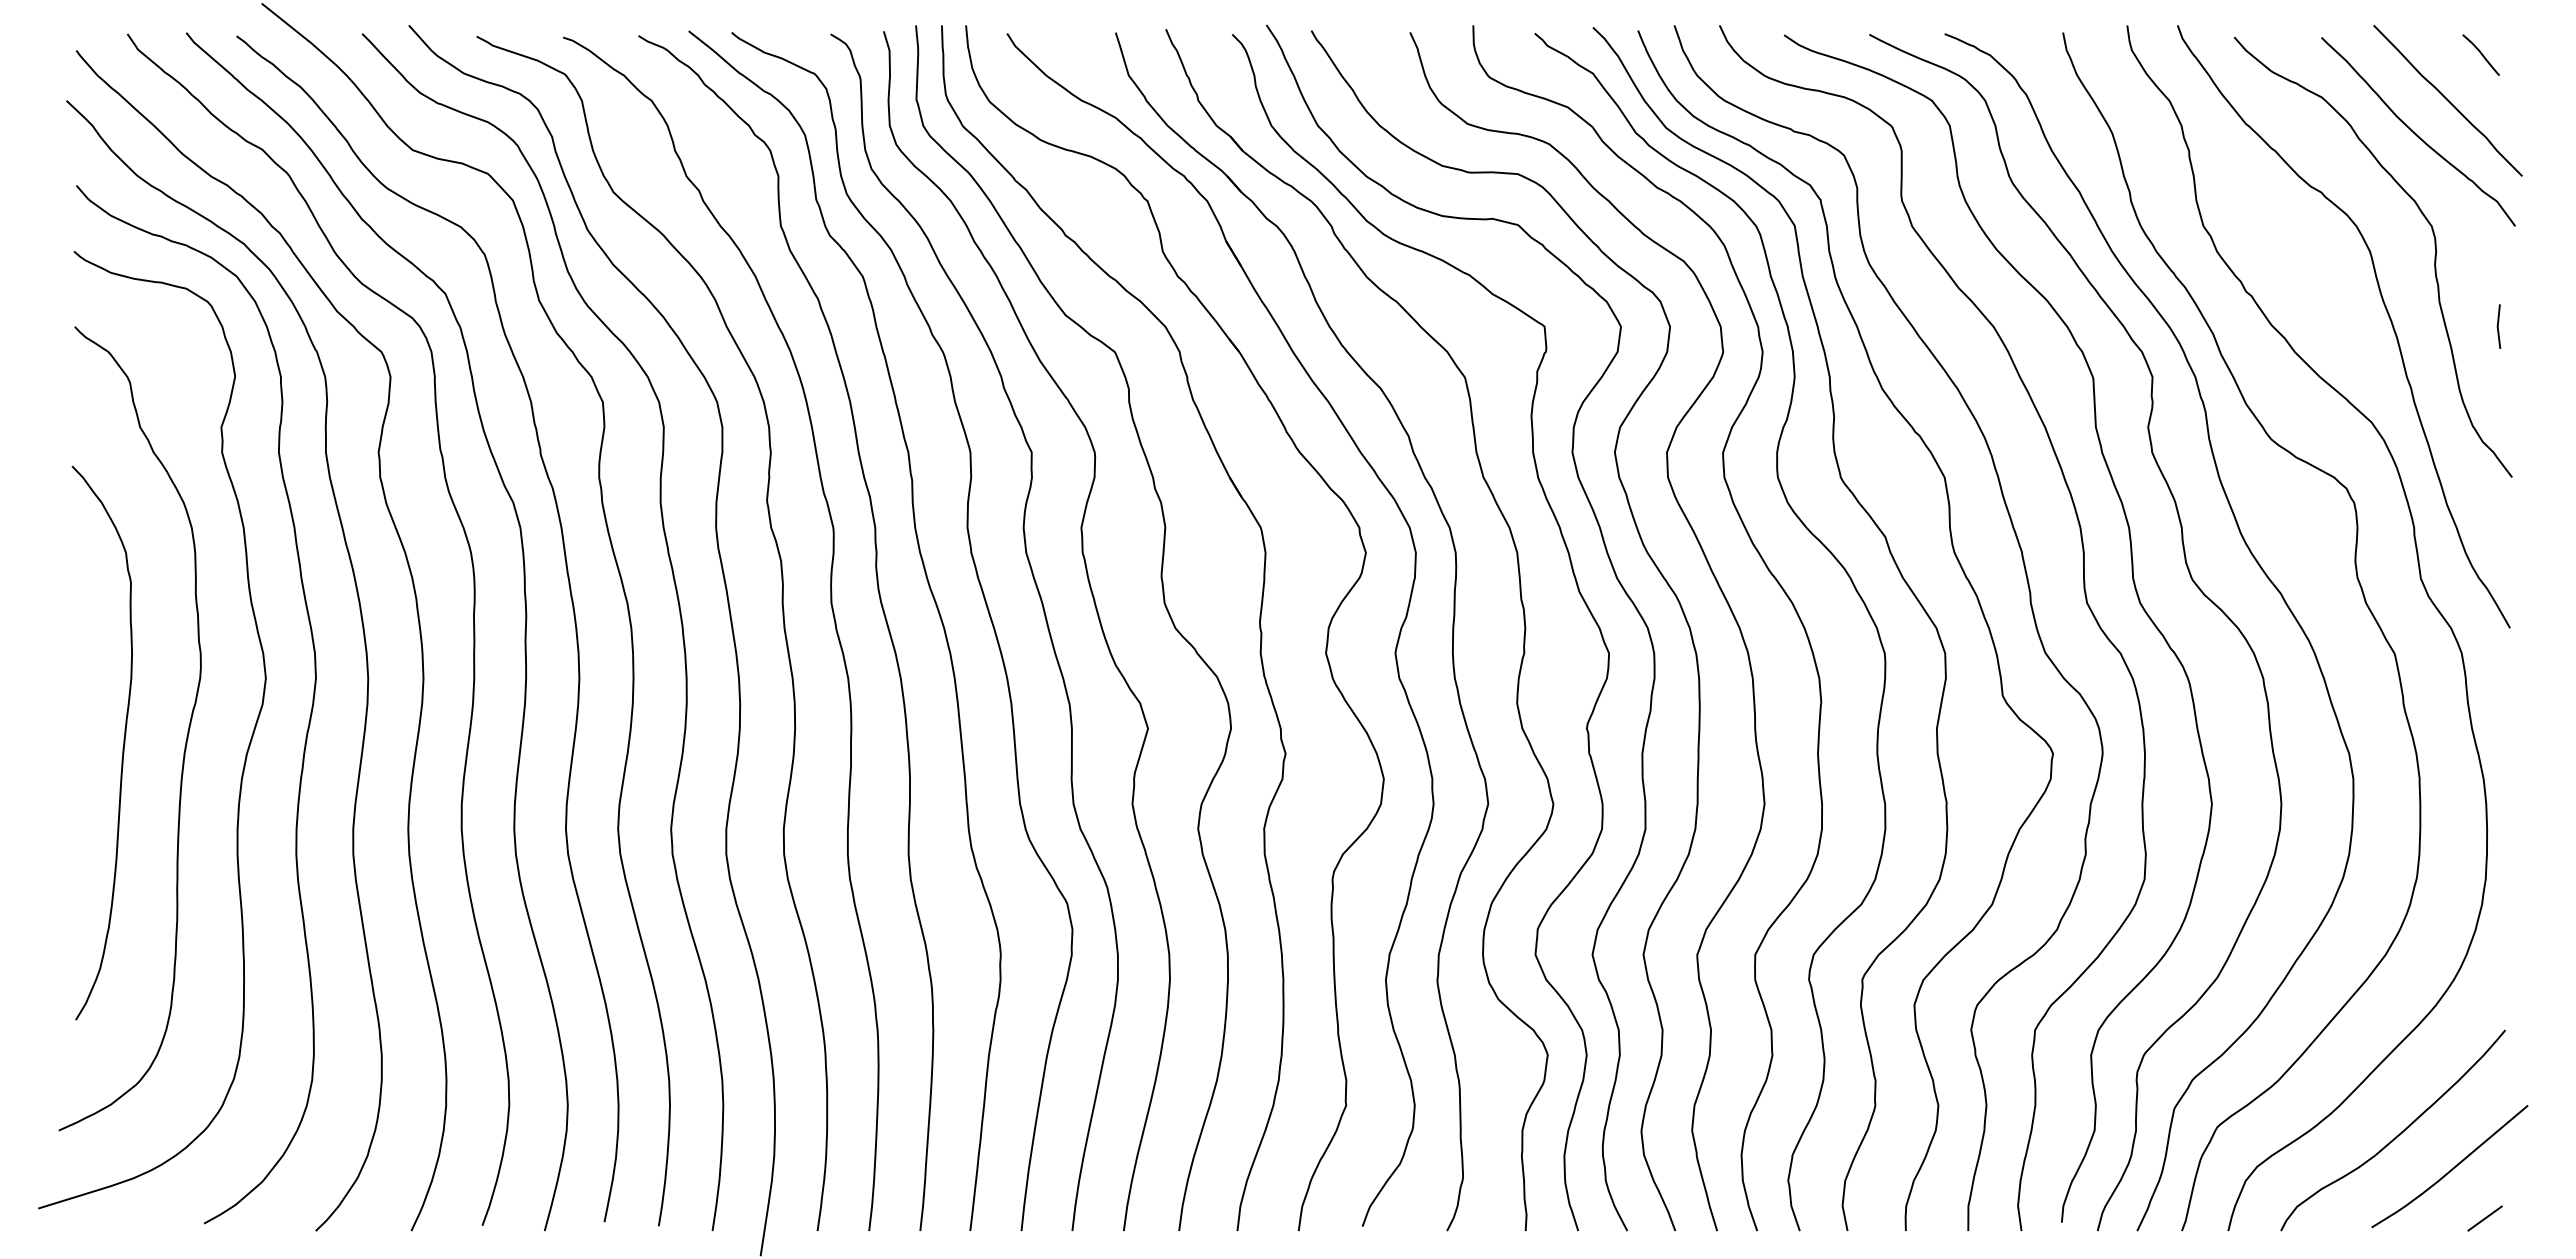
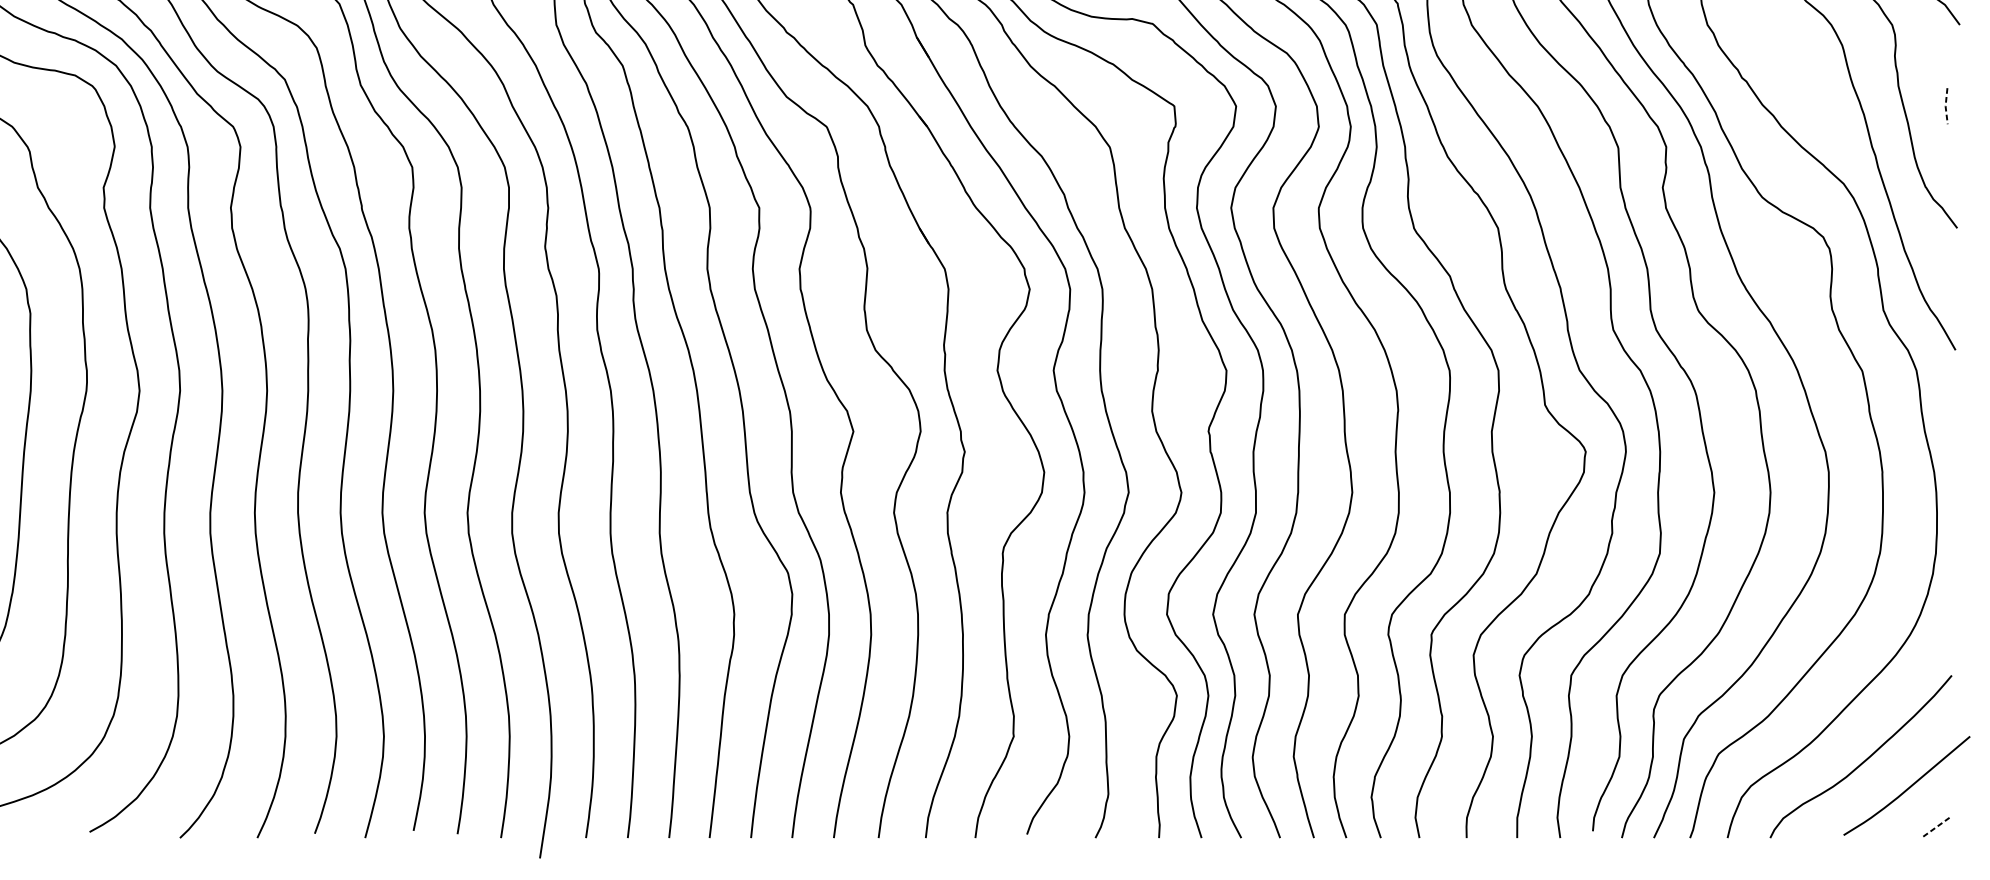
line: (2497, 326) -> (1945, 106), solid -> dashed
line: (2485, 1218) -> (1935, 827), solid -> dashed

